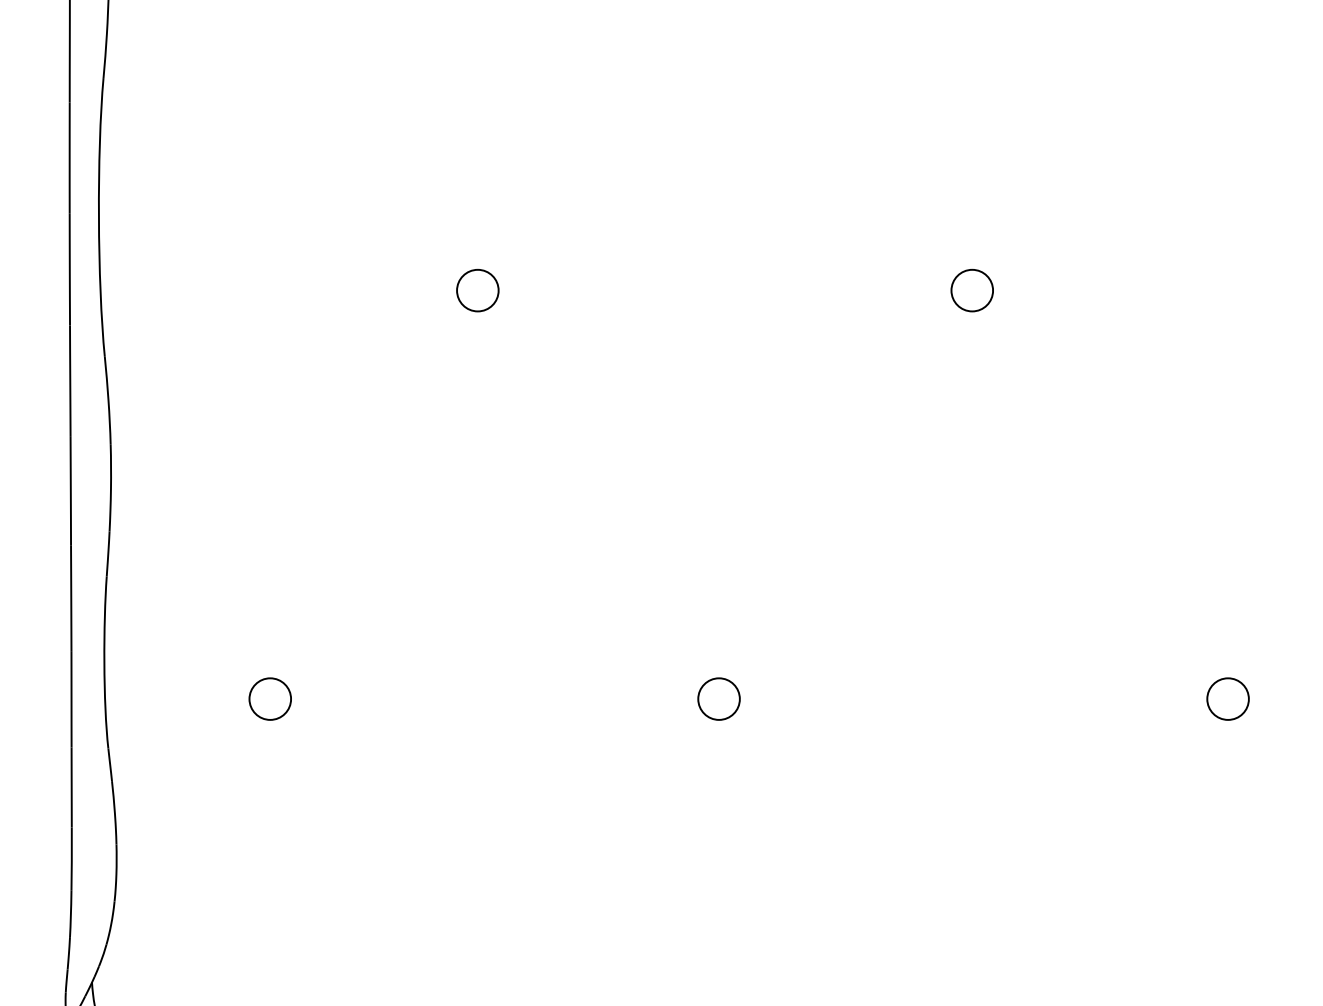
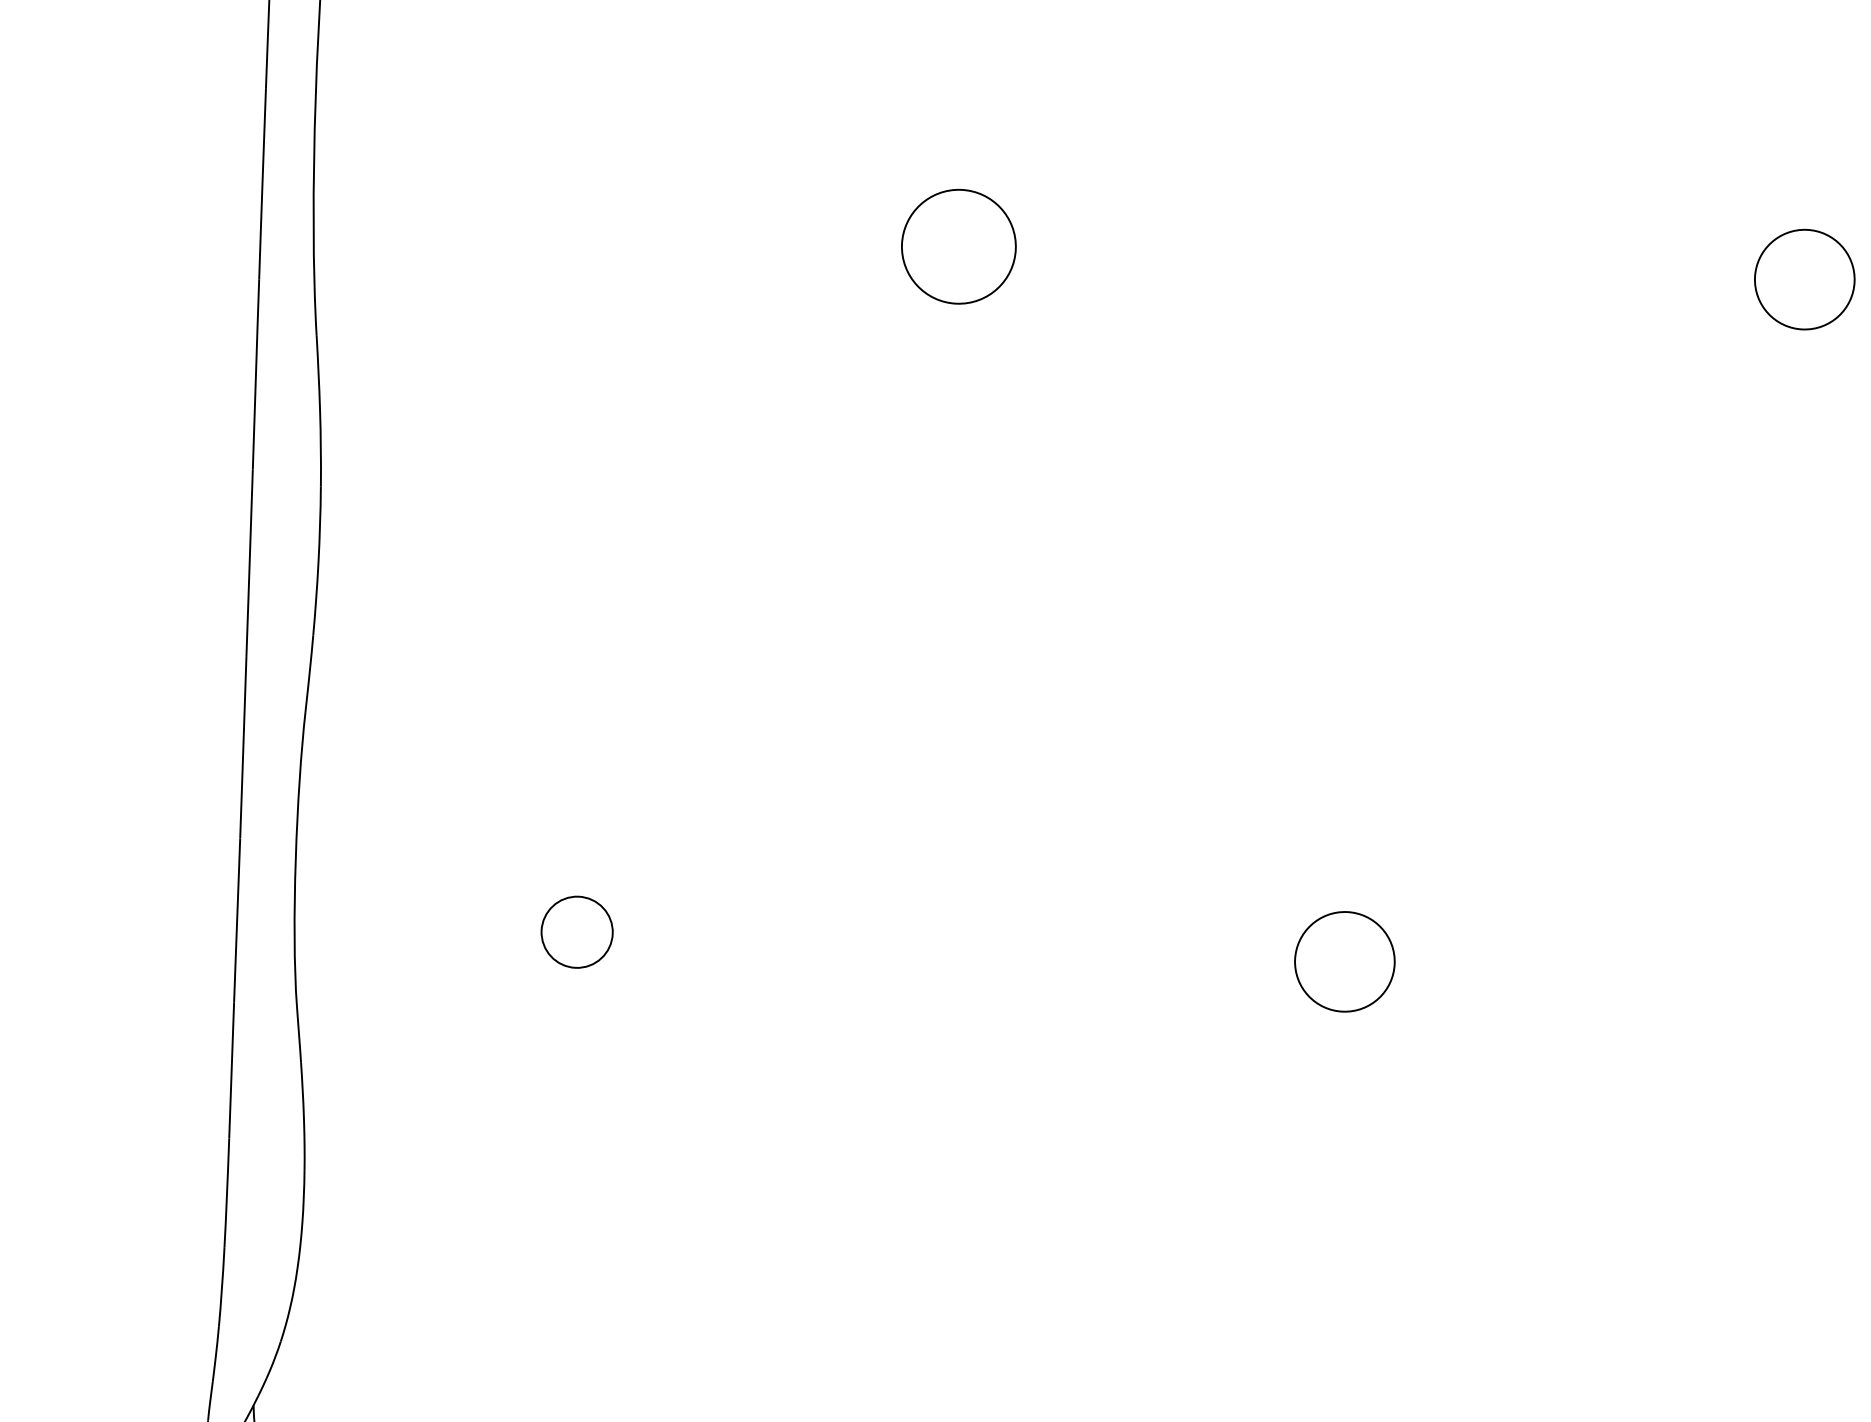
circle: (477, 290) -> (958, 246), size x1.6
circle: (972, 290) -> (1805, 279), size x1.4
circle: (718, 698) -> (1343, 960), size x1.4

